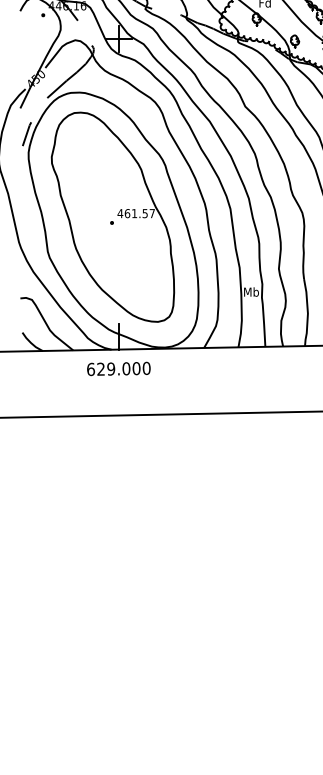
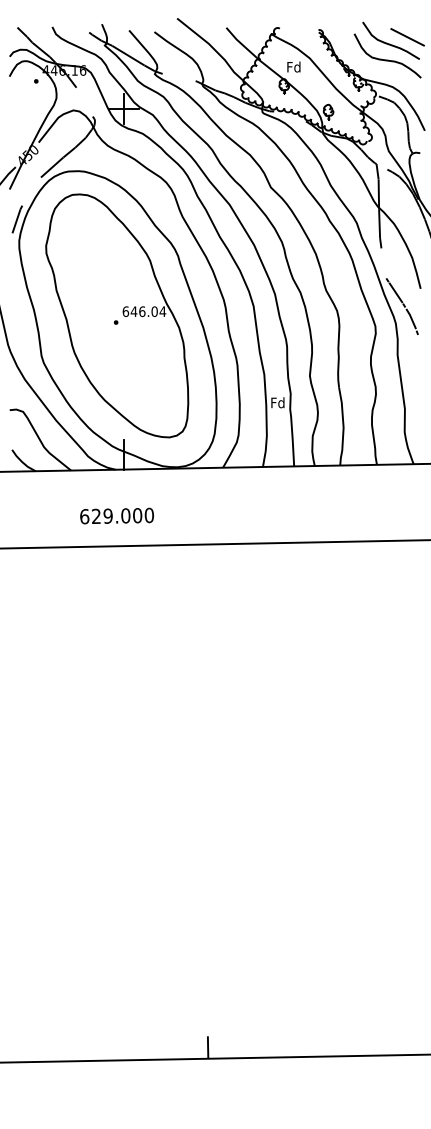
text: (136, 213) -> (144, 311), 461.57 -> 646.04
text: (251, 291) -> (277, 402), Mb -> Fd
text: (118, 368) -> (116, 515), moved

